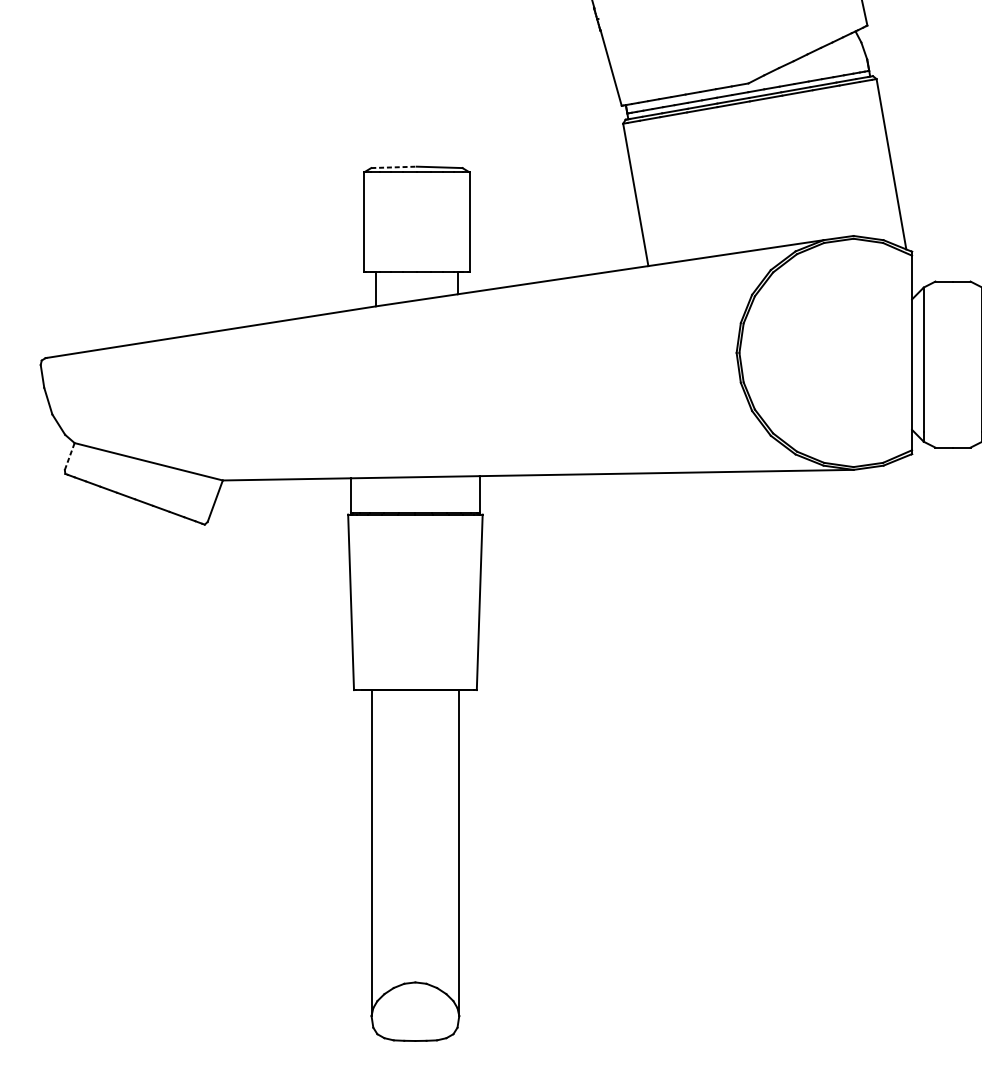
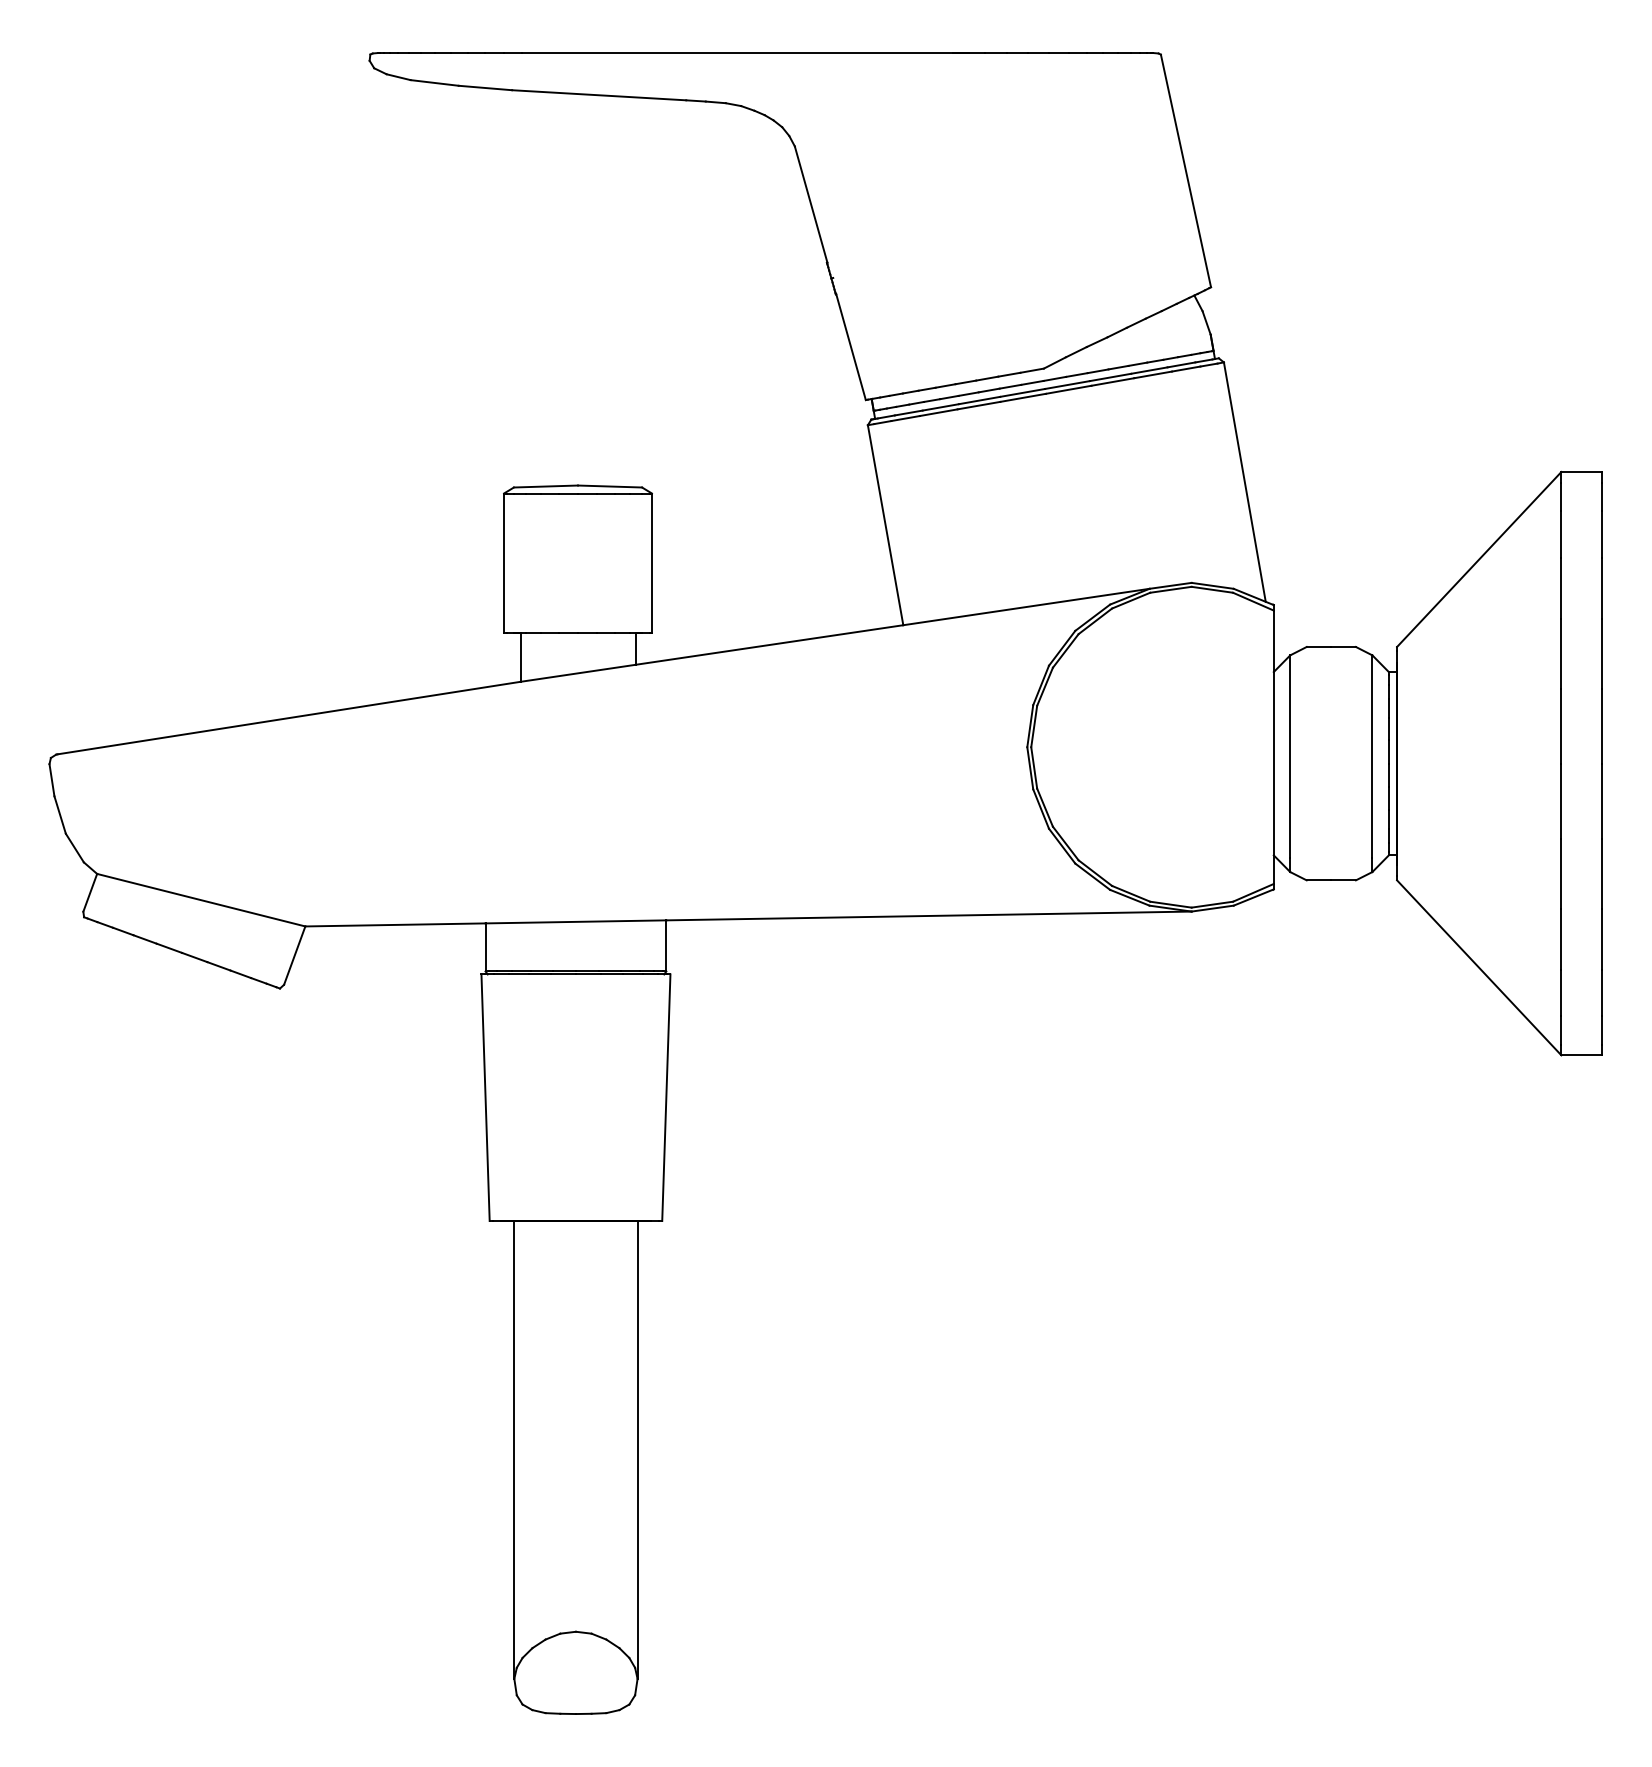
line: (394, 167) -> (546, 486), dashed -> solid
line: (69, 456) -> (90, 892), dashed -> solid

